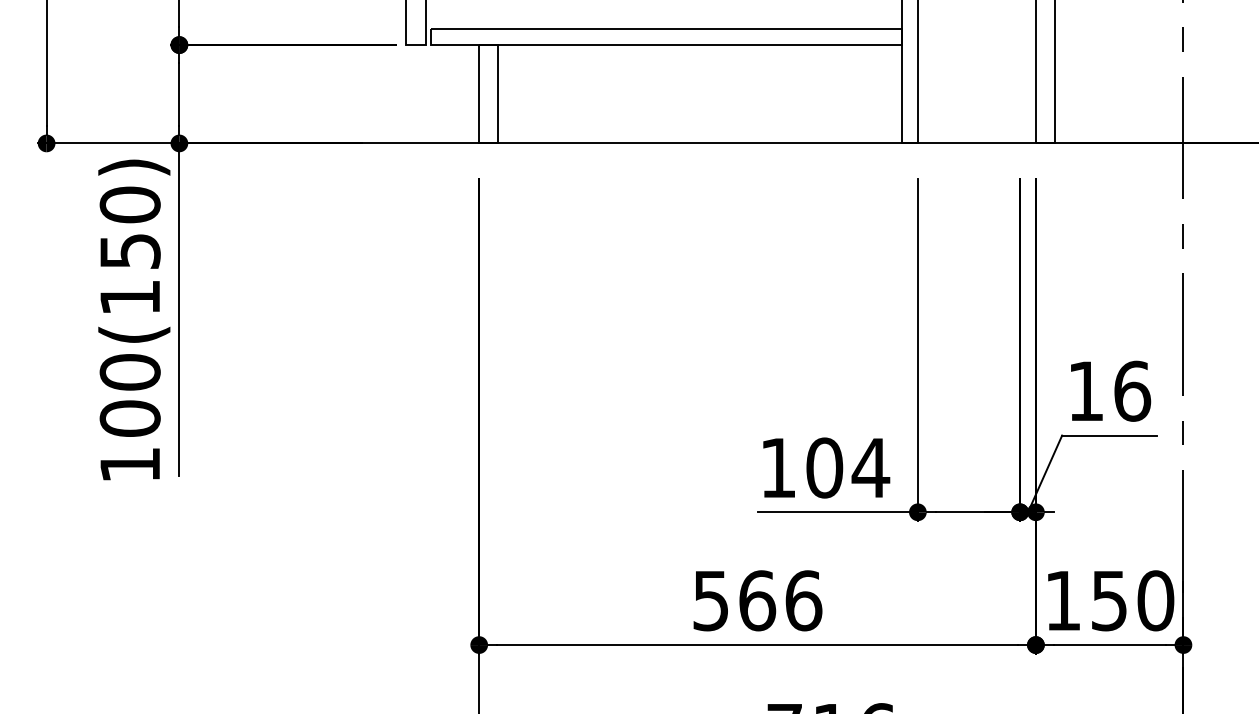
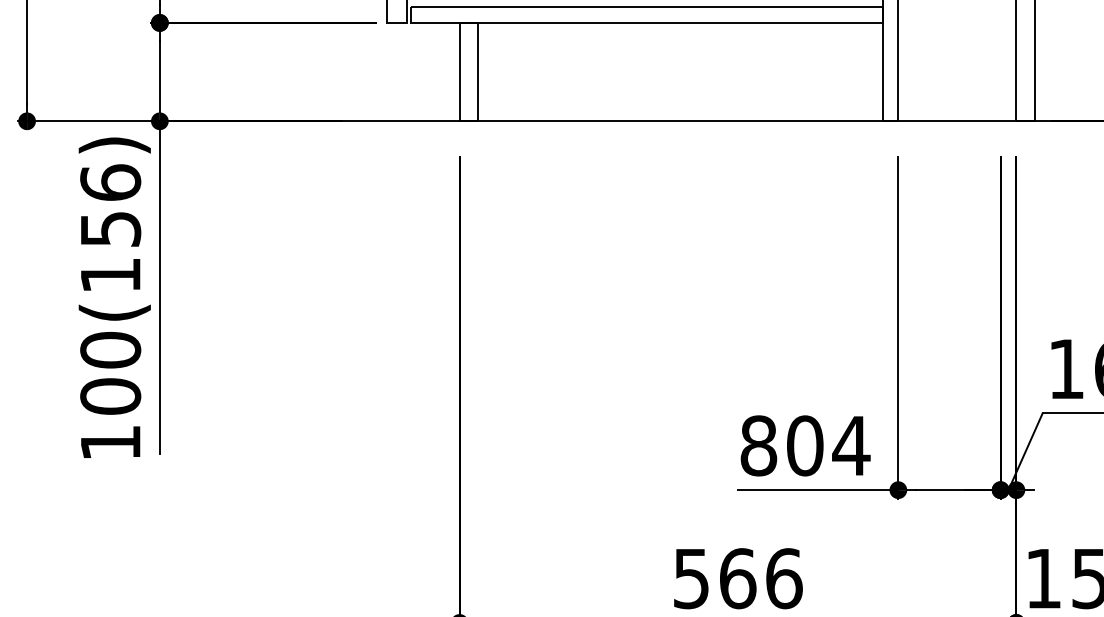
text: (129, 204) -> (109, 182), 100(150) -> 100(156)
text: (778, 467) -> (758, 445), 104 -> 804

